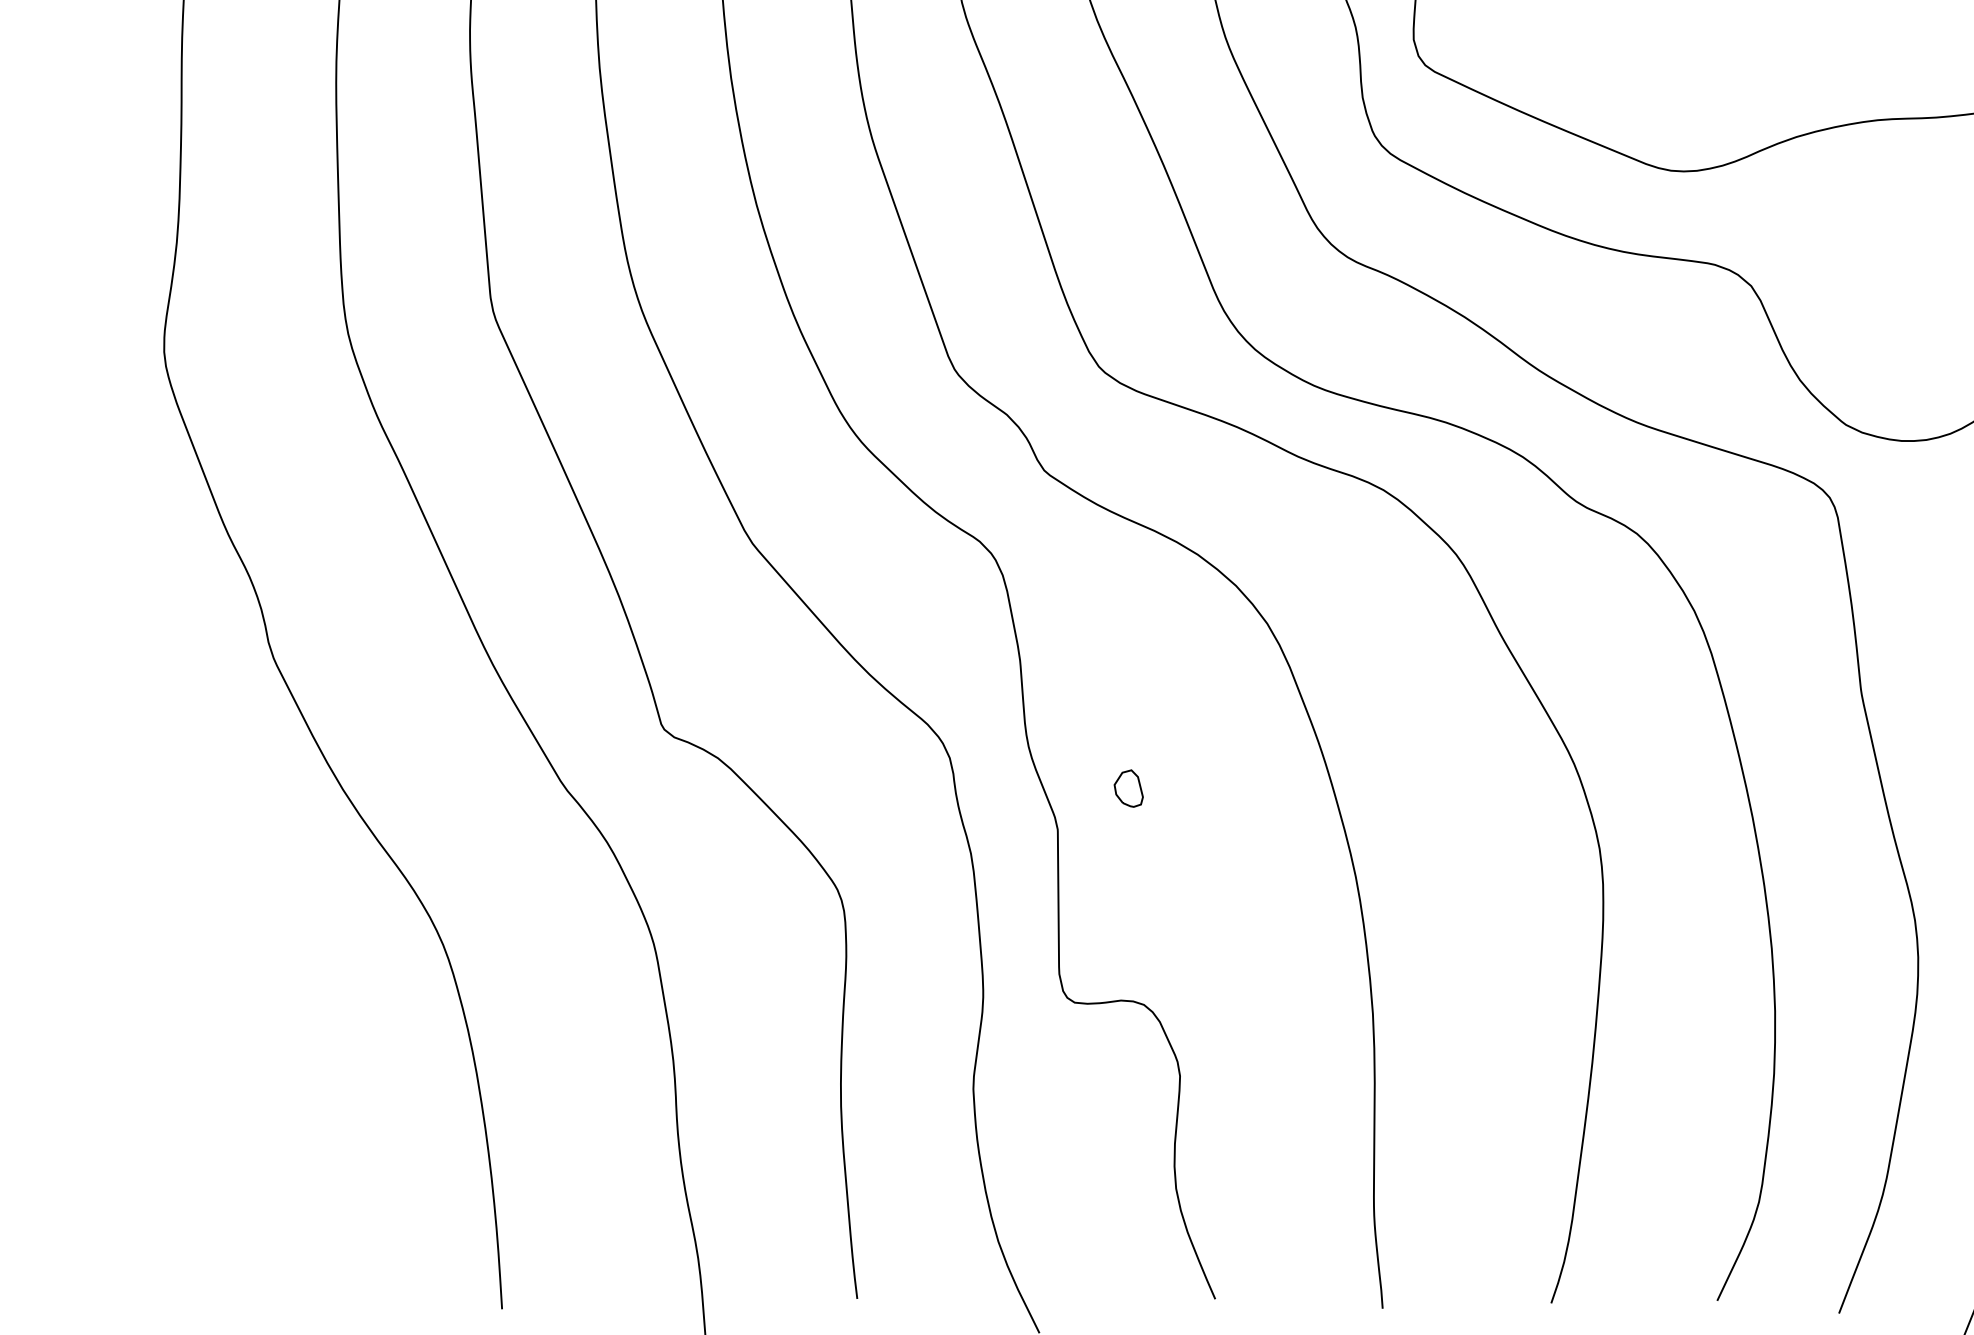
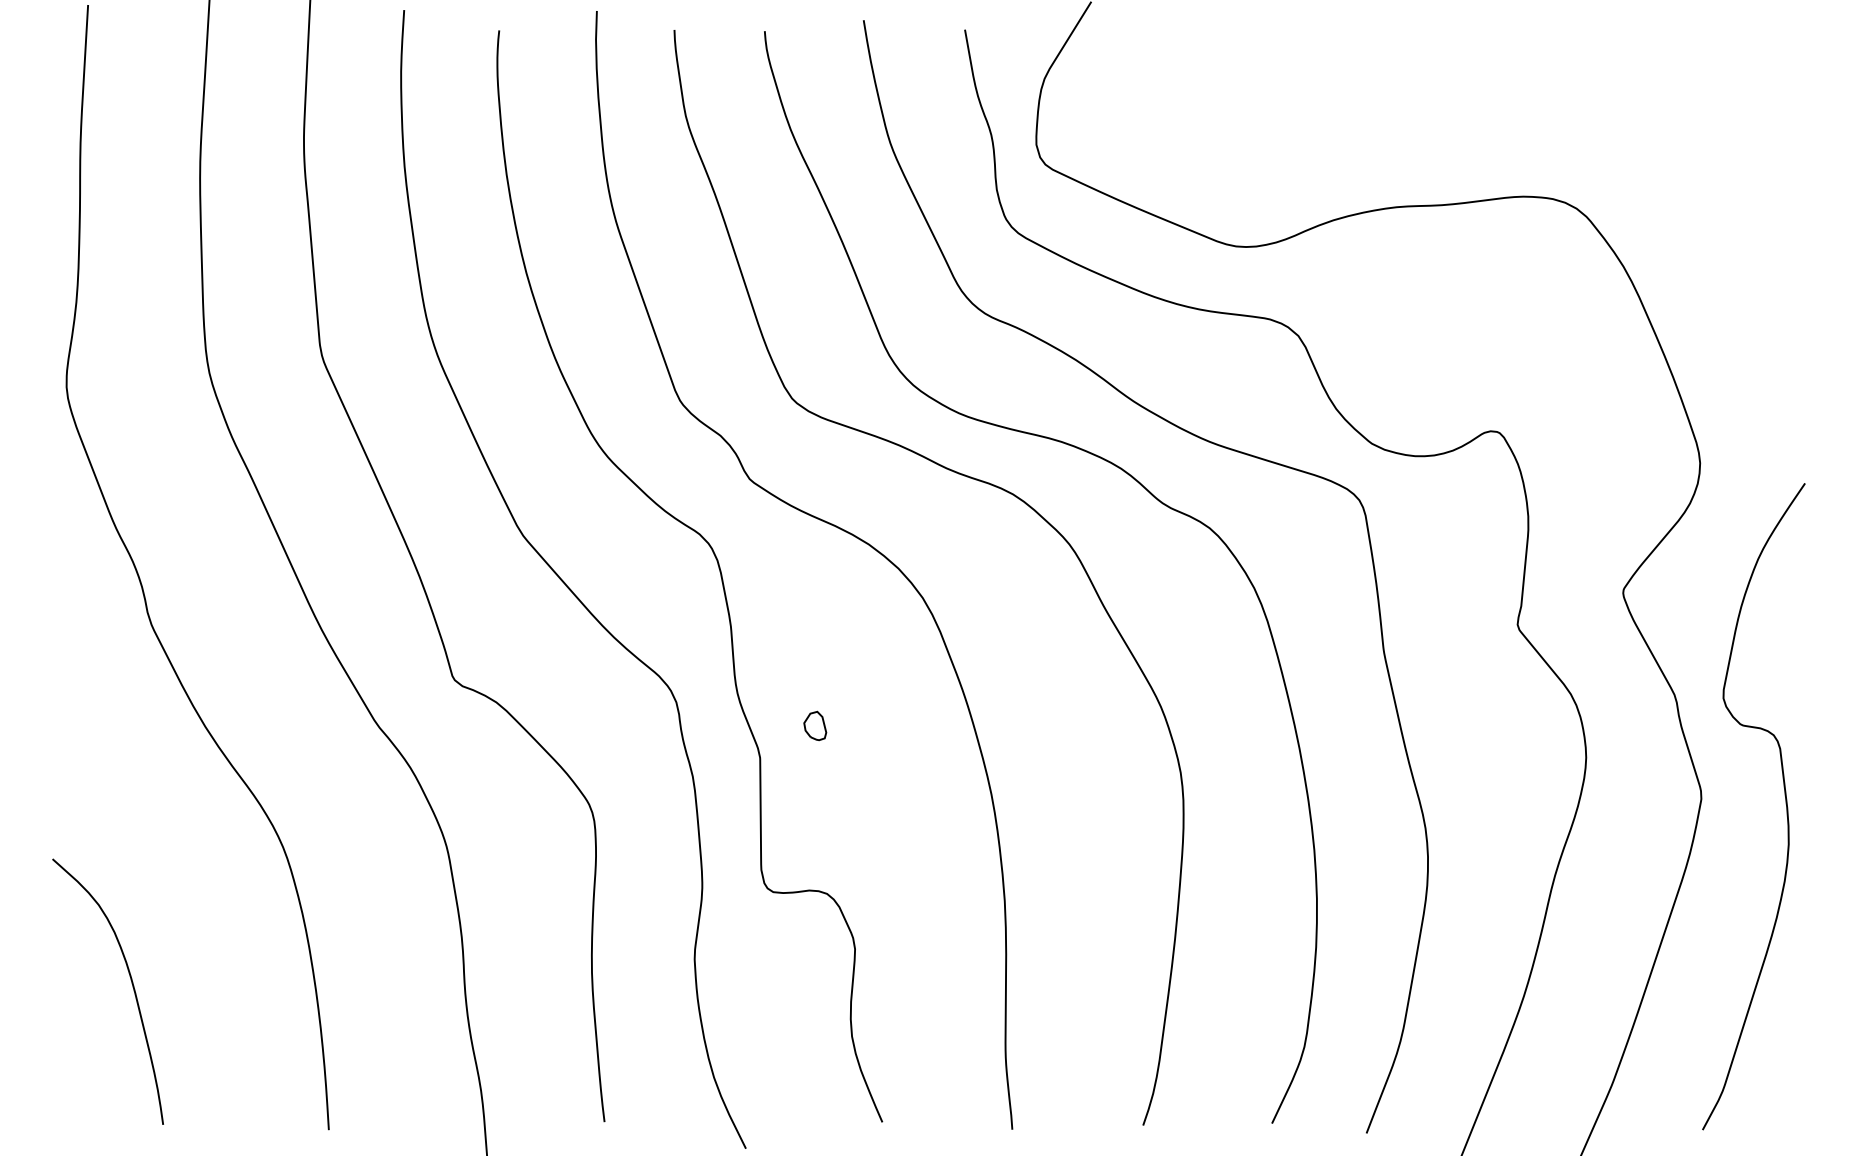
curve: (247, 1120) -> (131, 983), added

